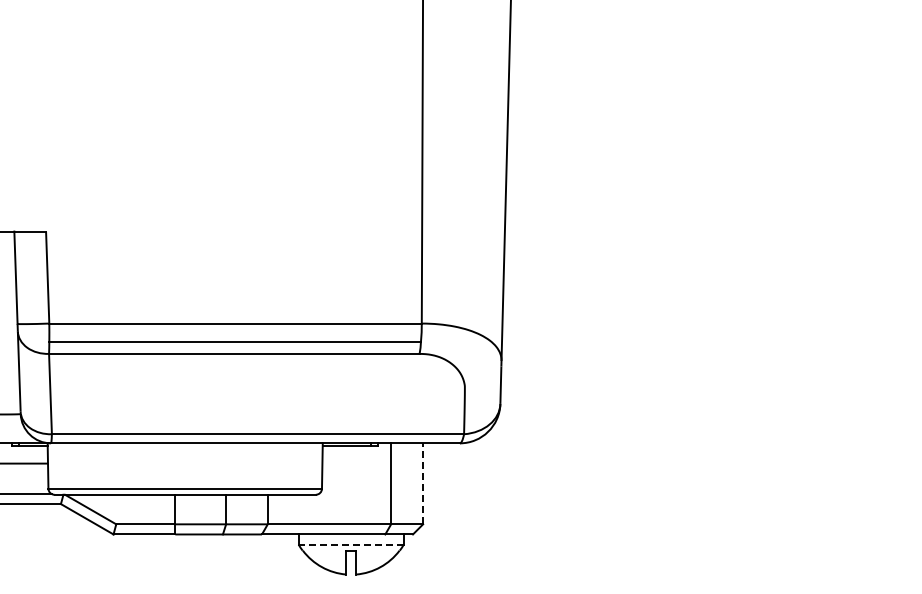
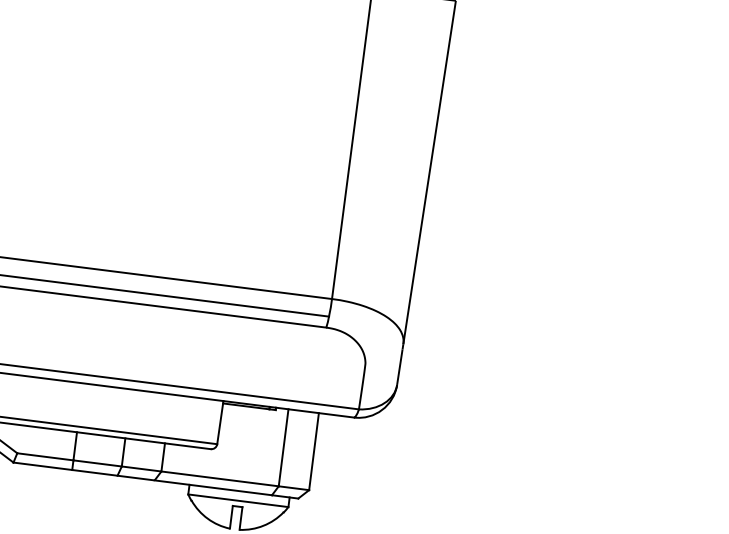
line: (423, 483) -> (314, 451), dashed -> solid
line: (351, 544) -> (238, 500), dashed -> solid

